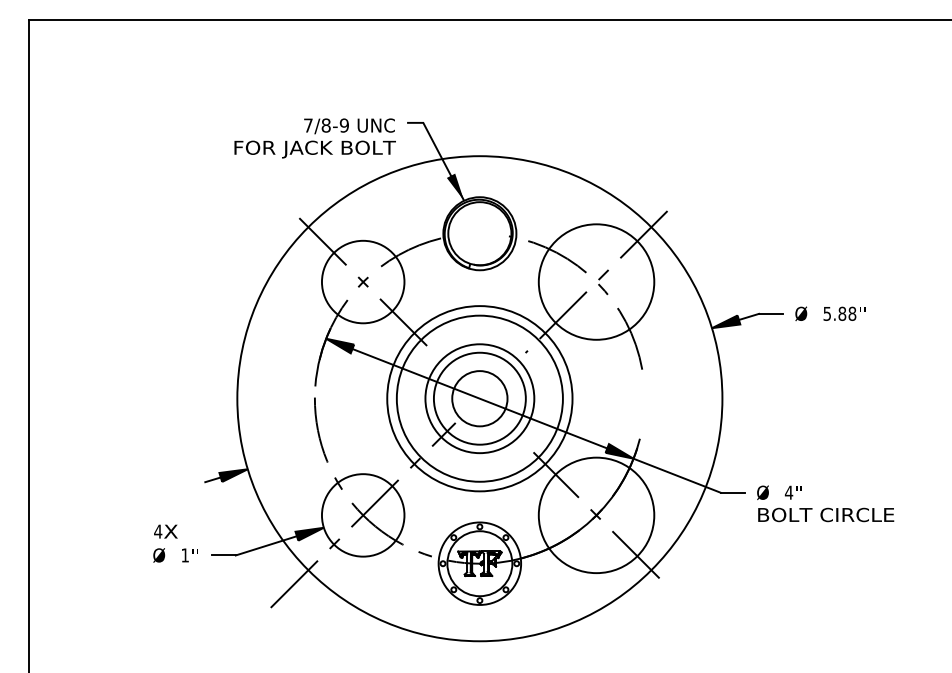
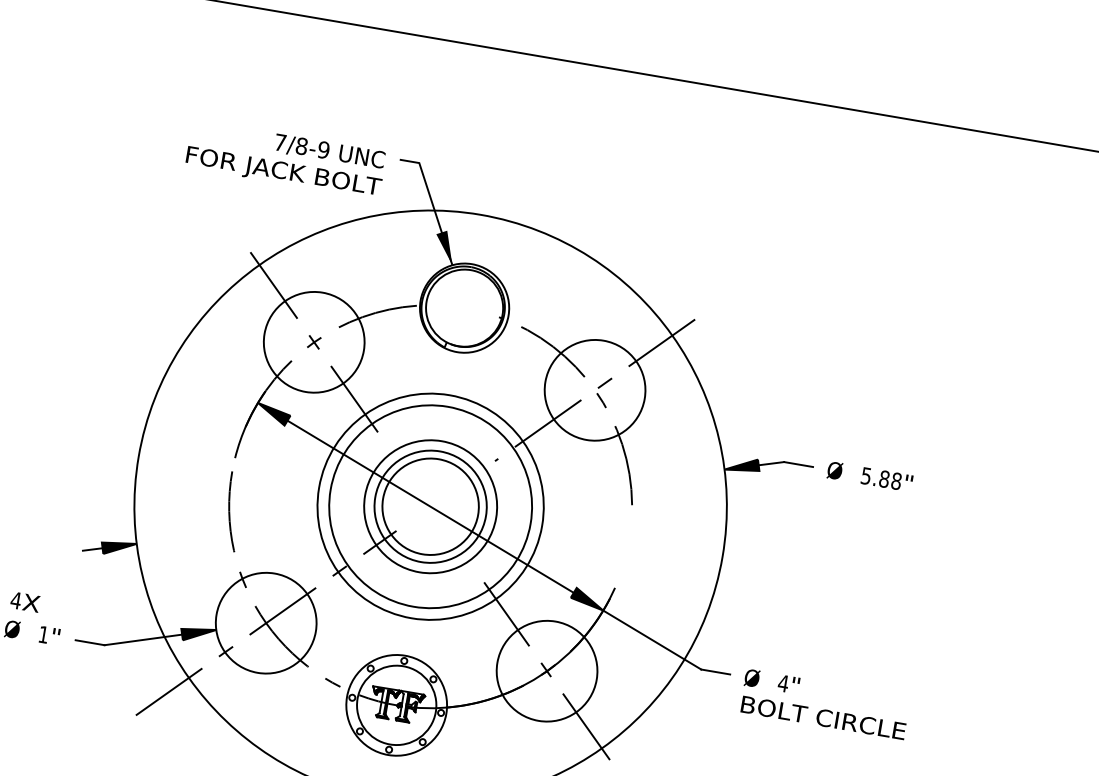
circle: (596, 281) -> (595, 389), size x0.71
circle: (479, 398) -> (430, 506), size x1.43
circle: (596, 515) -> (546, 671), size x0.71

